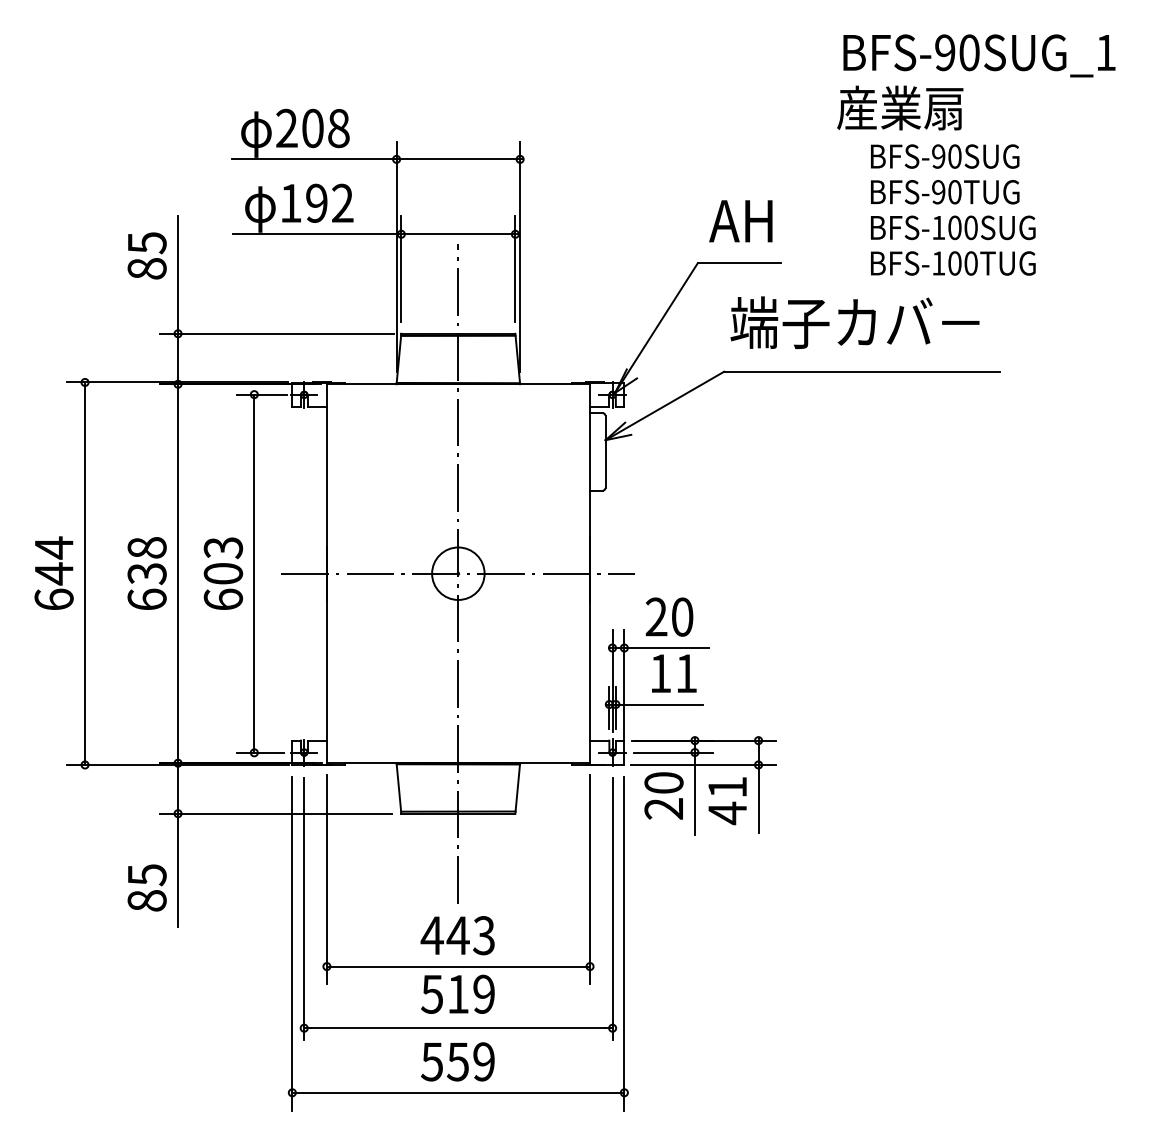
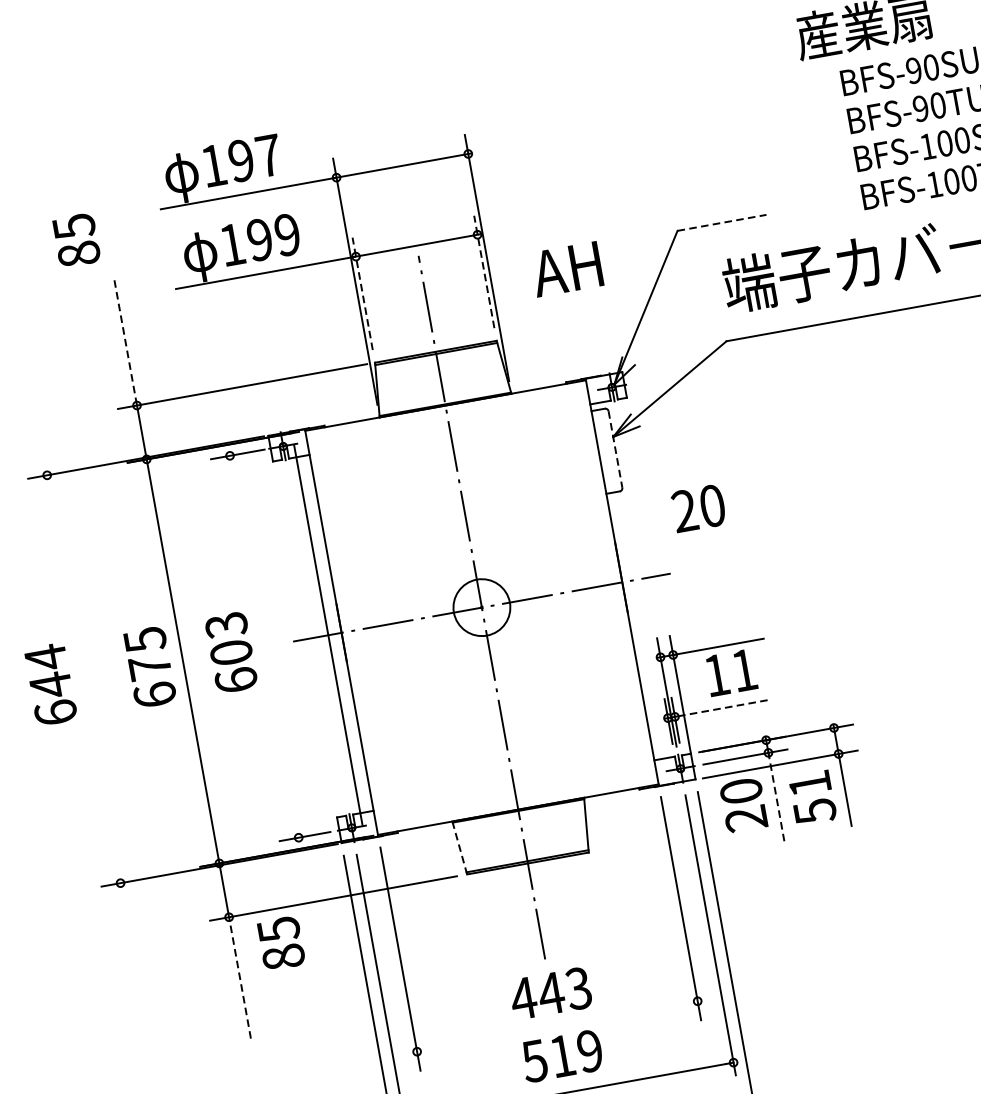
text: (312, 128) -> (240, 160), 208 -> 197
text: (342, 203) -> (287, 235), 192 -> 199
text: (740, 221) -> (566, 269), moved
text: (146, 255) -> (75, 240), moved
line: (739, 263) -> (722, 222), solid -> dashed
line: (401, 269) -> (362, 294), solid -> dashed
line: (515, 269) -> (484, 272), solid -> dashed
line: (178, 275) -> (126, 343), solid -> dashed
line: (605, 451) -> (615, 449), solid -> dashed
text: (146, 561) -> (147, 654), 638 -> 675
line: (85, 573) -> (84, 678), removed
line: (254, 573) -> (328, 634), moved
text: (669, 616) -> (698, 507), moved
line: (658, 704) -> (720, 708), solid -> dashed
line: (399, 788) -> (460, 847), solid -> dashed
line: (694, 793) -> (775, 796), solid -> dashed
text: (727, 813) -> (814, 811), 41 -> 51
line: (178, 870) -> (240, 977), solid -> dashed
text: (146, 887) -> (280, 943), moved
line: (458, 966) -> (557, 1026), removed

